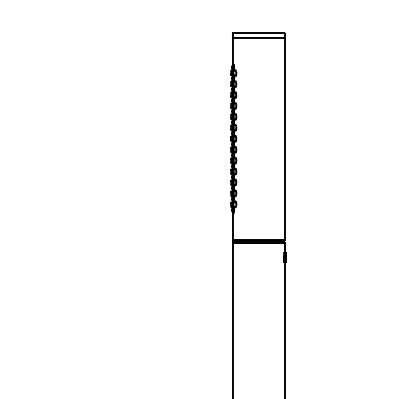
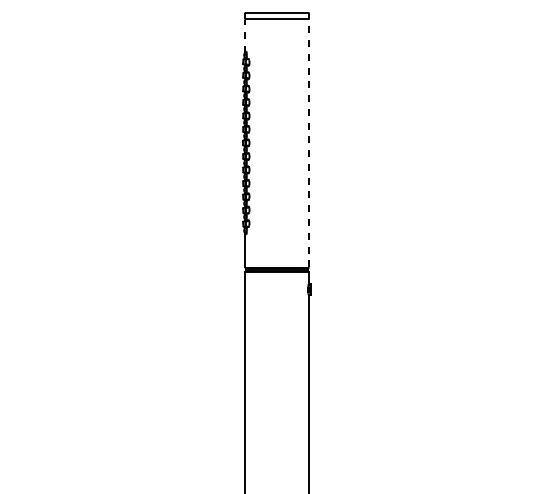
line: (233, 51) -> (245, 35), solid -> dashed
line: (284, 139) -> (308, 143), solid -> dashed

